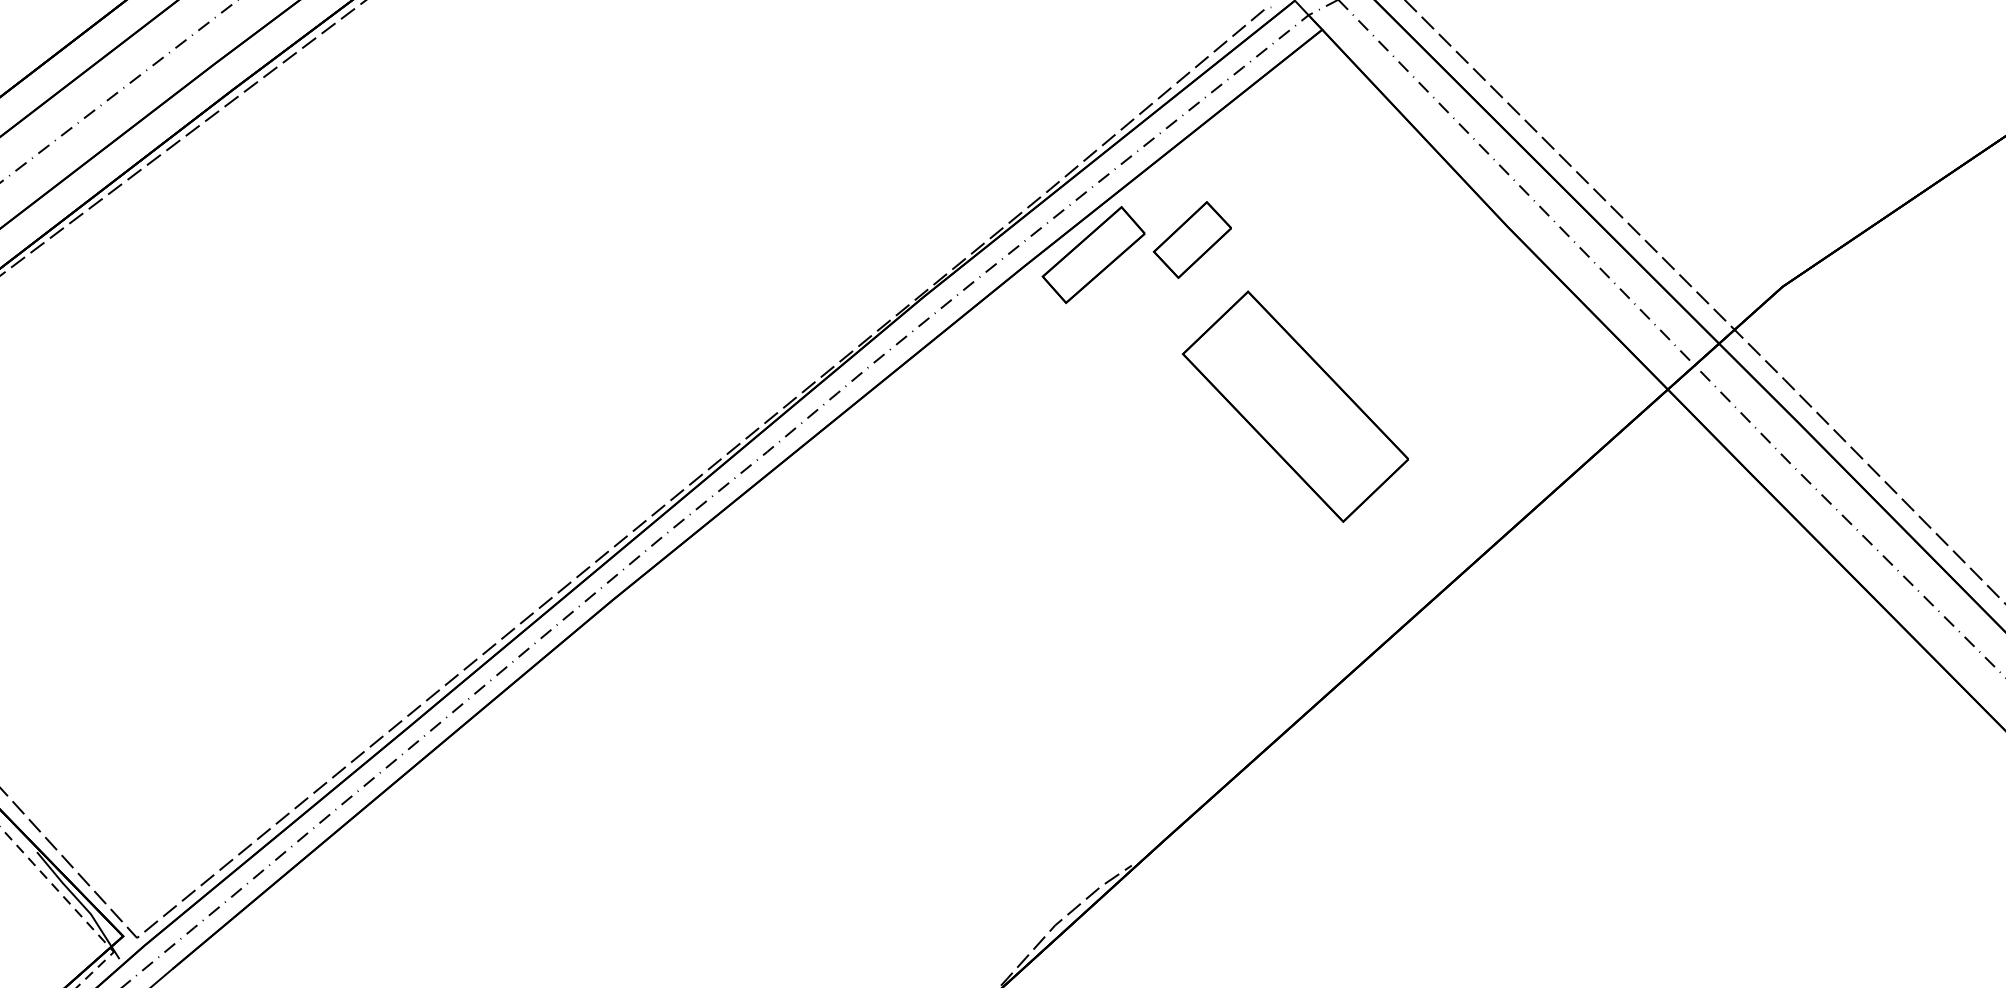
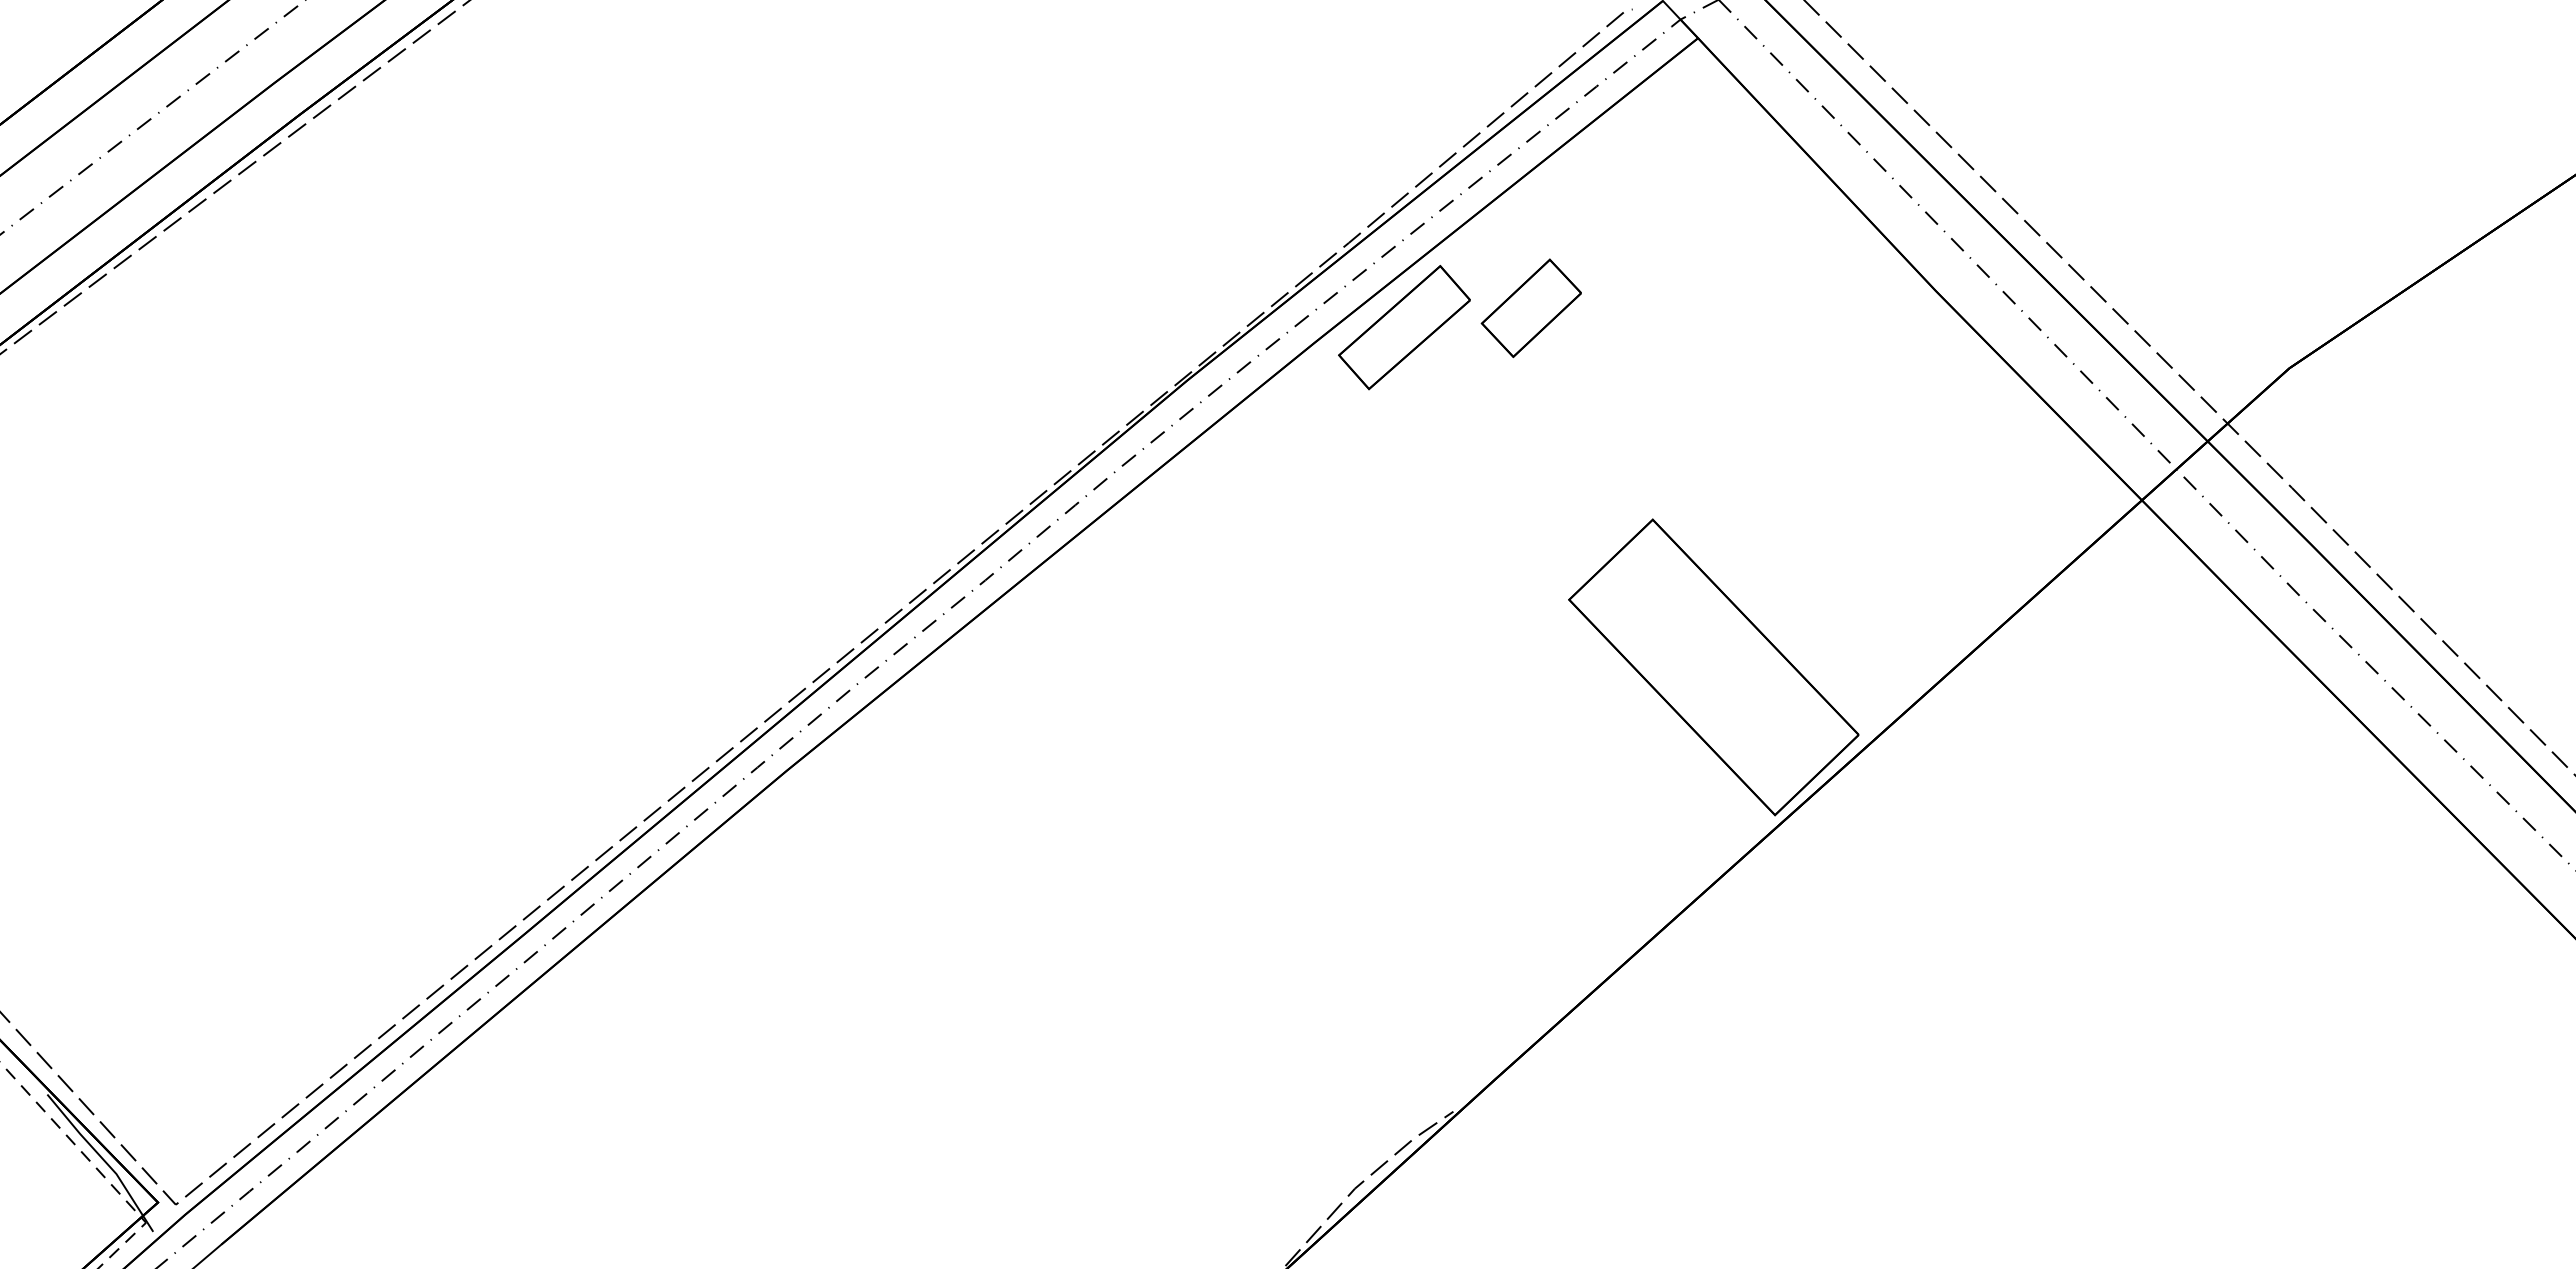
part: (1295, 406) -> (1713, 667), moved

